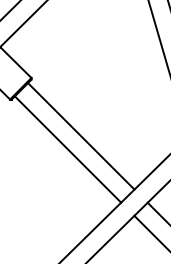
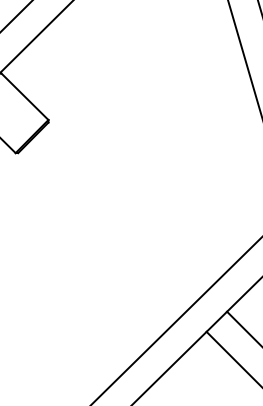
line: (81, 136) -> (125, 209), removed
line: (67, 149) -> (103, 229), removed

